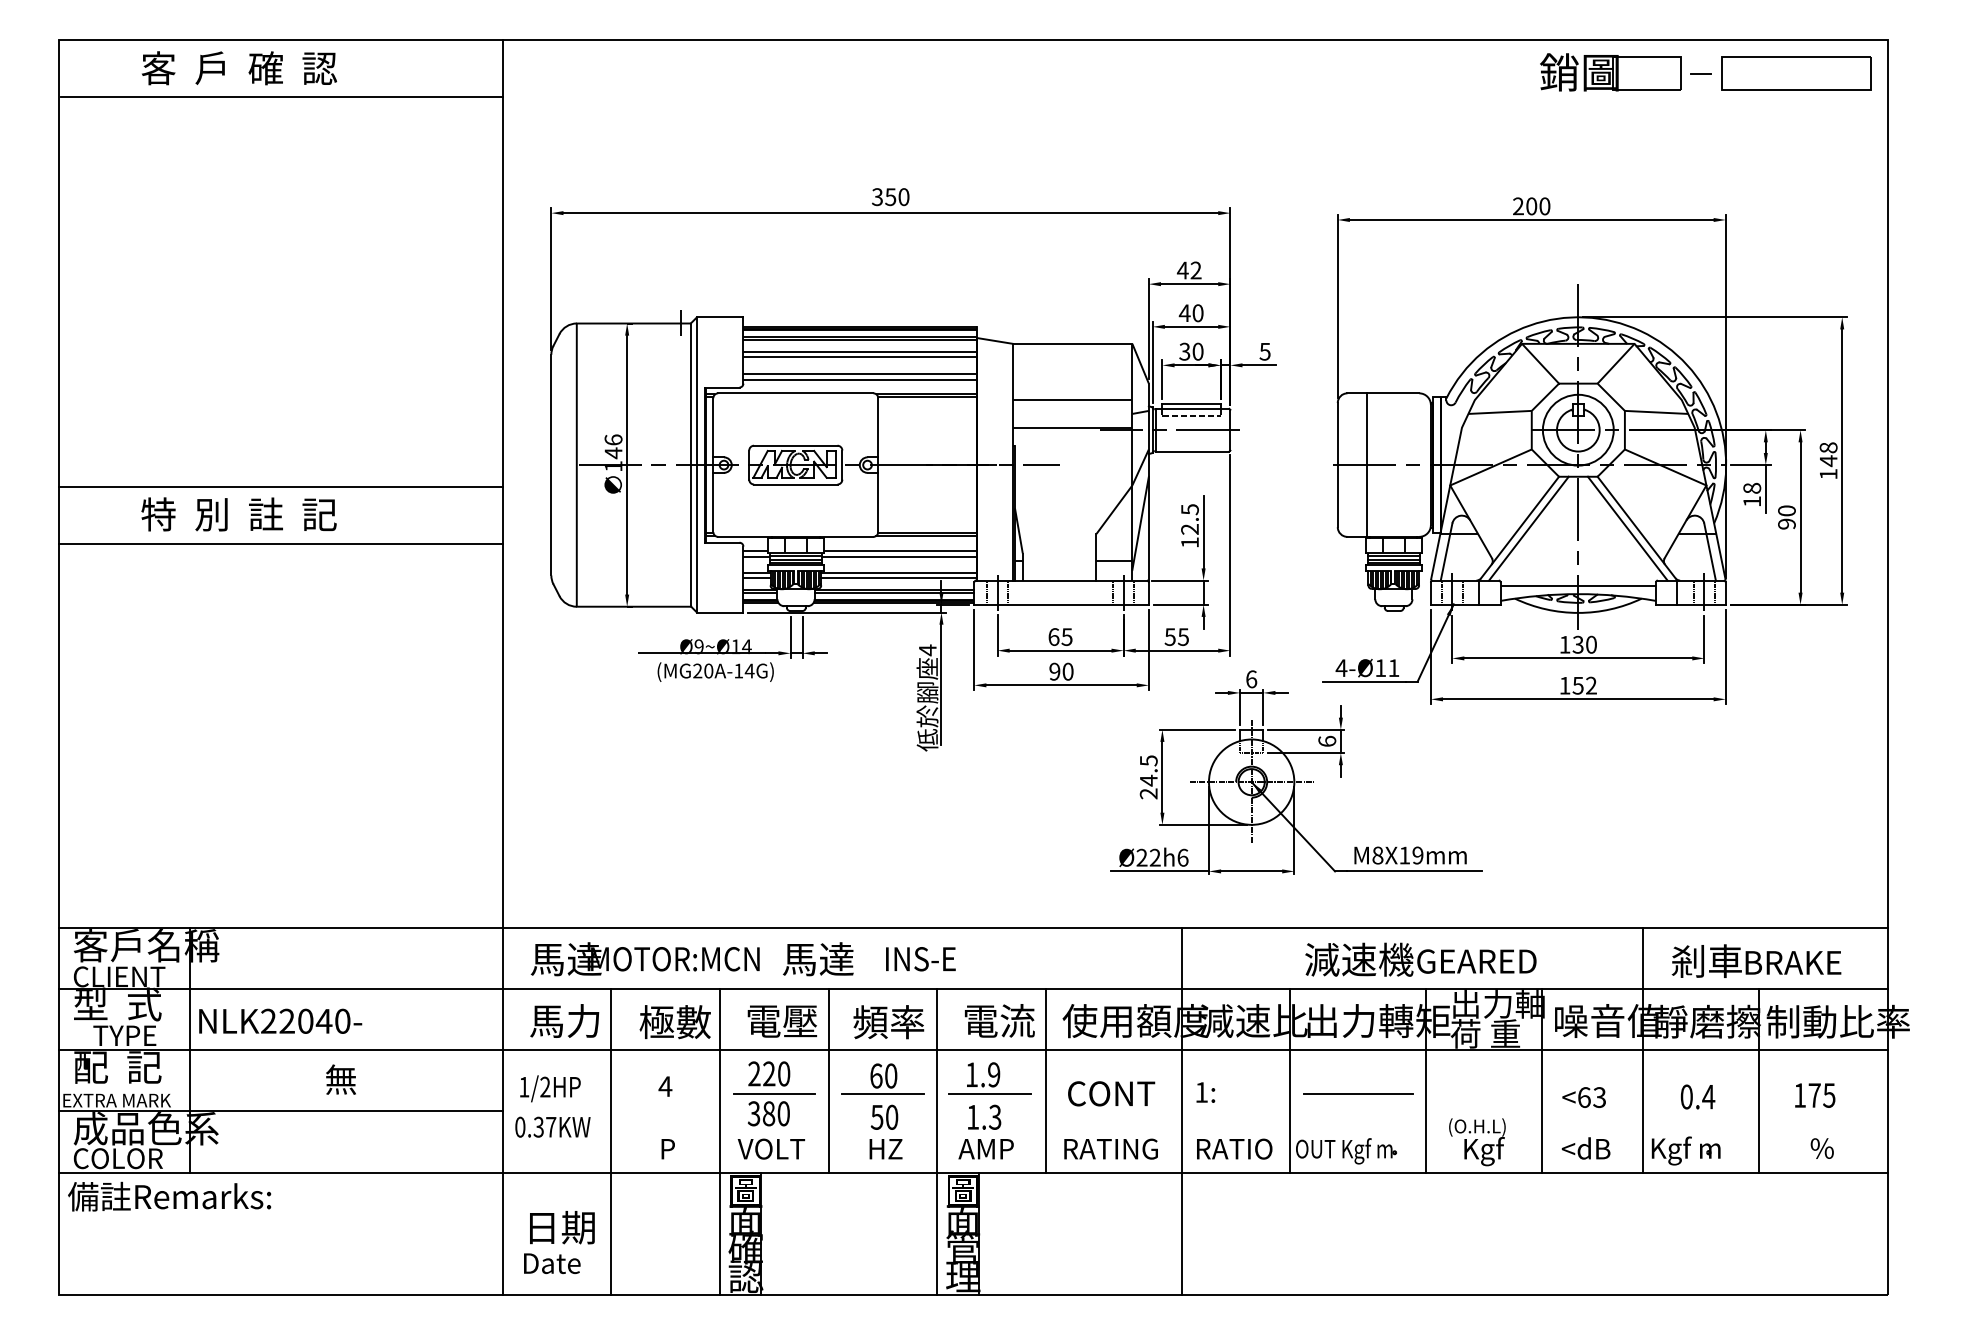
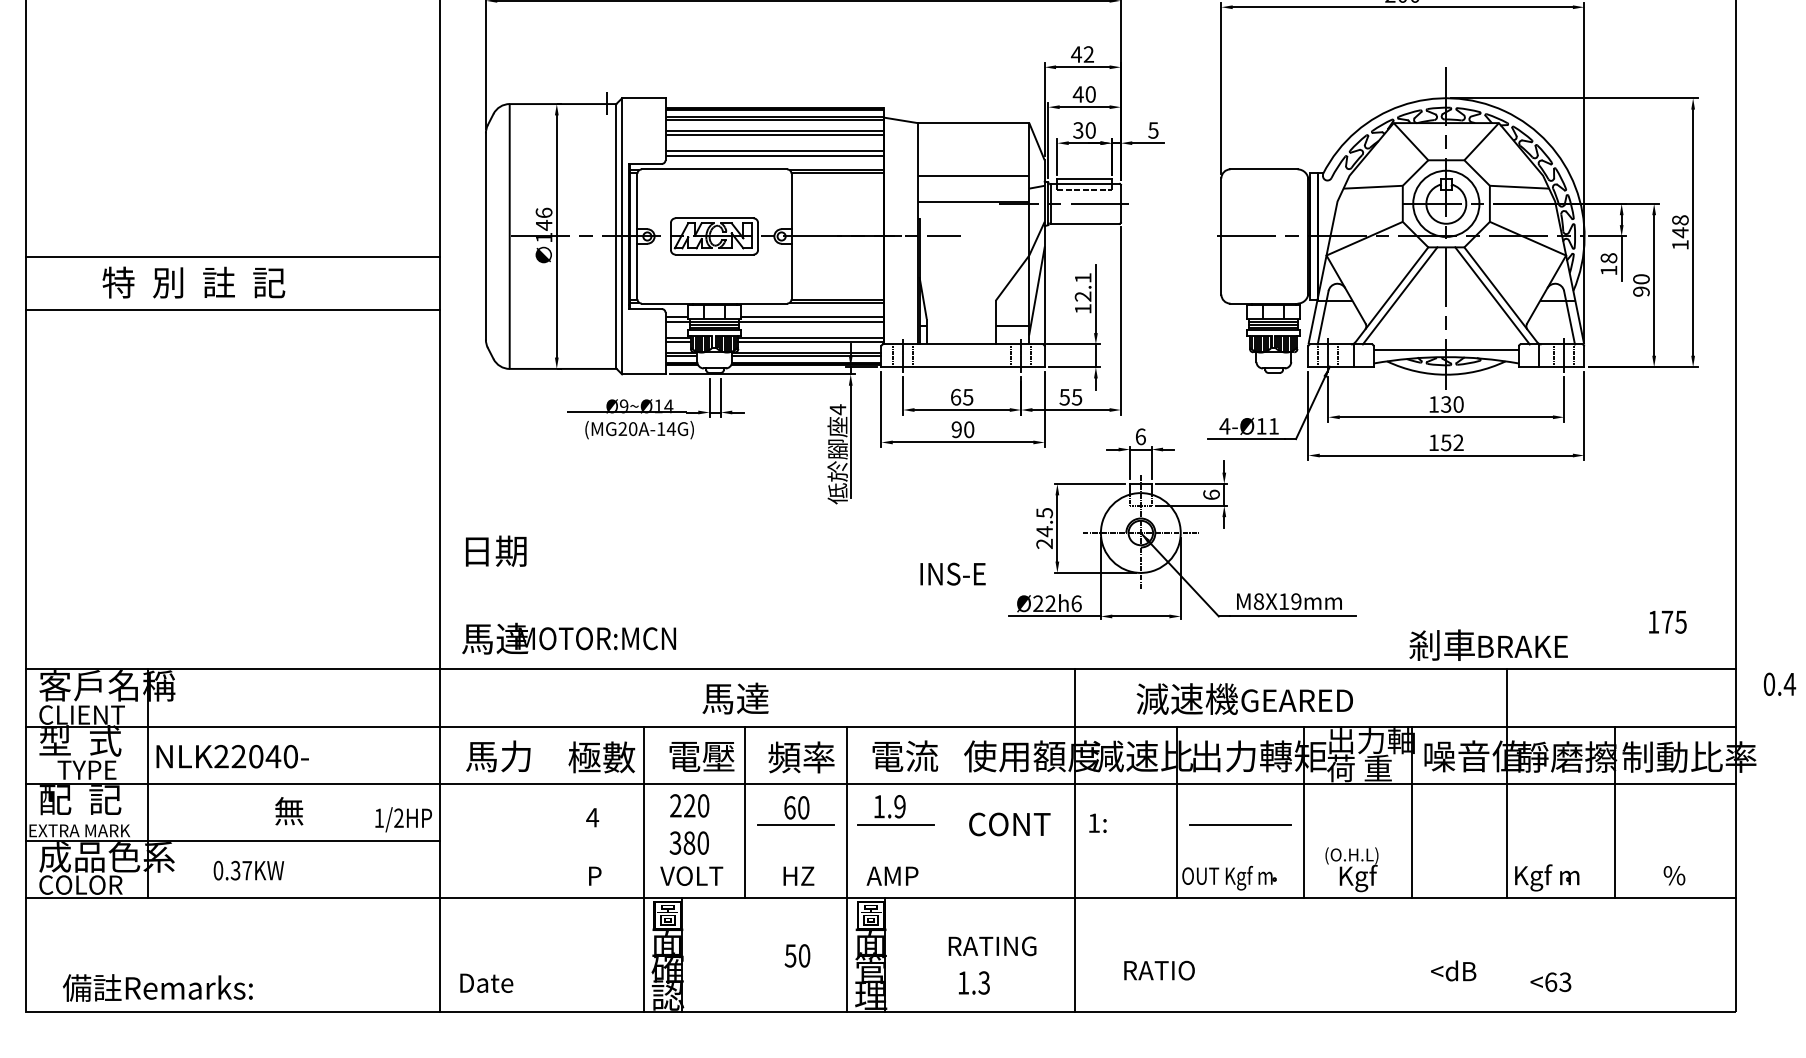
line: (1366, 464) -> (1248, 235), removed
text: (1189, 509) -> (1082, 278), 12.5 -> 12.1
text: (644, 959) -> (568, 638), moved
text: (920, 959) -> (952, 574), moved
text: (1420, 959) -> (1244, 698), moved
text: (1756, 960) -> (1488, 644), moved
line: (1045, 1080) -> (948, 812), removed
text: (550, 1088) -> (403, 819), moved
line: (774, 1094) -> (694, 825), removed
text: (1815, 1095) -> (1668, 622), moved
text: (1697, 1096) -> (1779, 683), moved
text: (1583, 1097) -> (1550, 982), moved
text: (884, 1116) -> (797, 955), moved
text: (984, 1116) -> (974, 982), moved
text: (552, 1126) -> (248, 869), moved
line: (611, 1141) -> (542, 869), removed
text: (1110, 1148) -> (991, 945), moved
text: (1234, 1148) -> (1159, 970), moved
text: (1585, 1148) -> (1453, 970), moved
text: (169, 1196) -> (157, 987), moved
text: (562, 1227) -> (496, 551), moved

